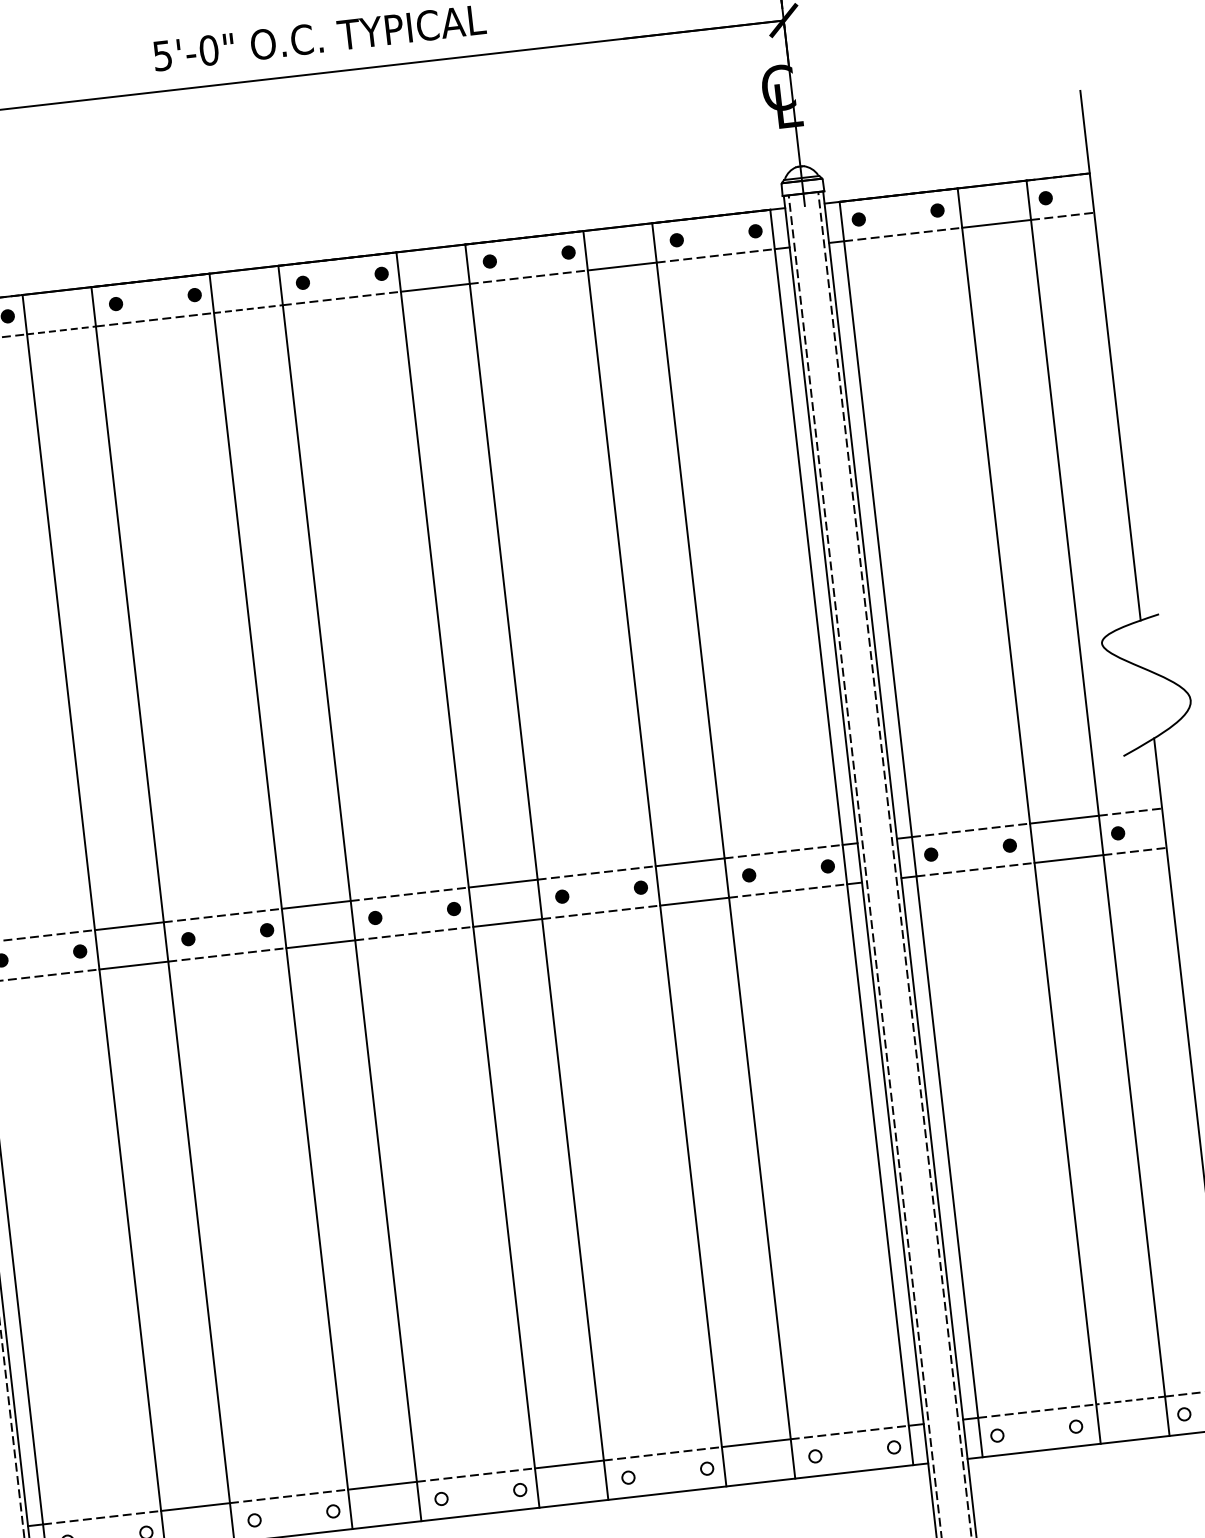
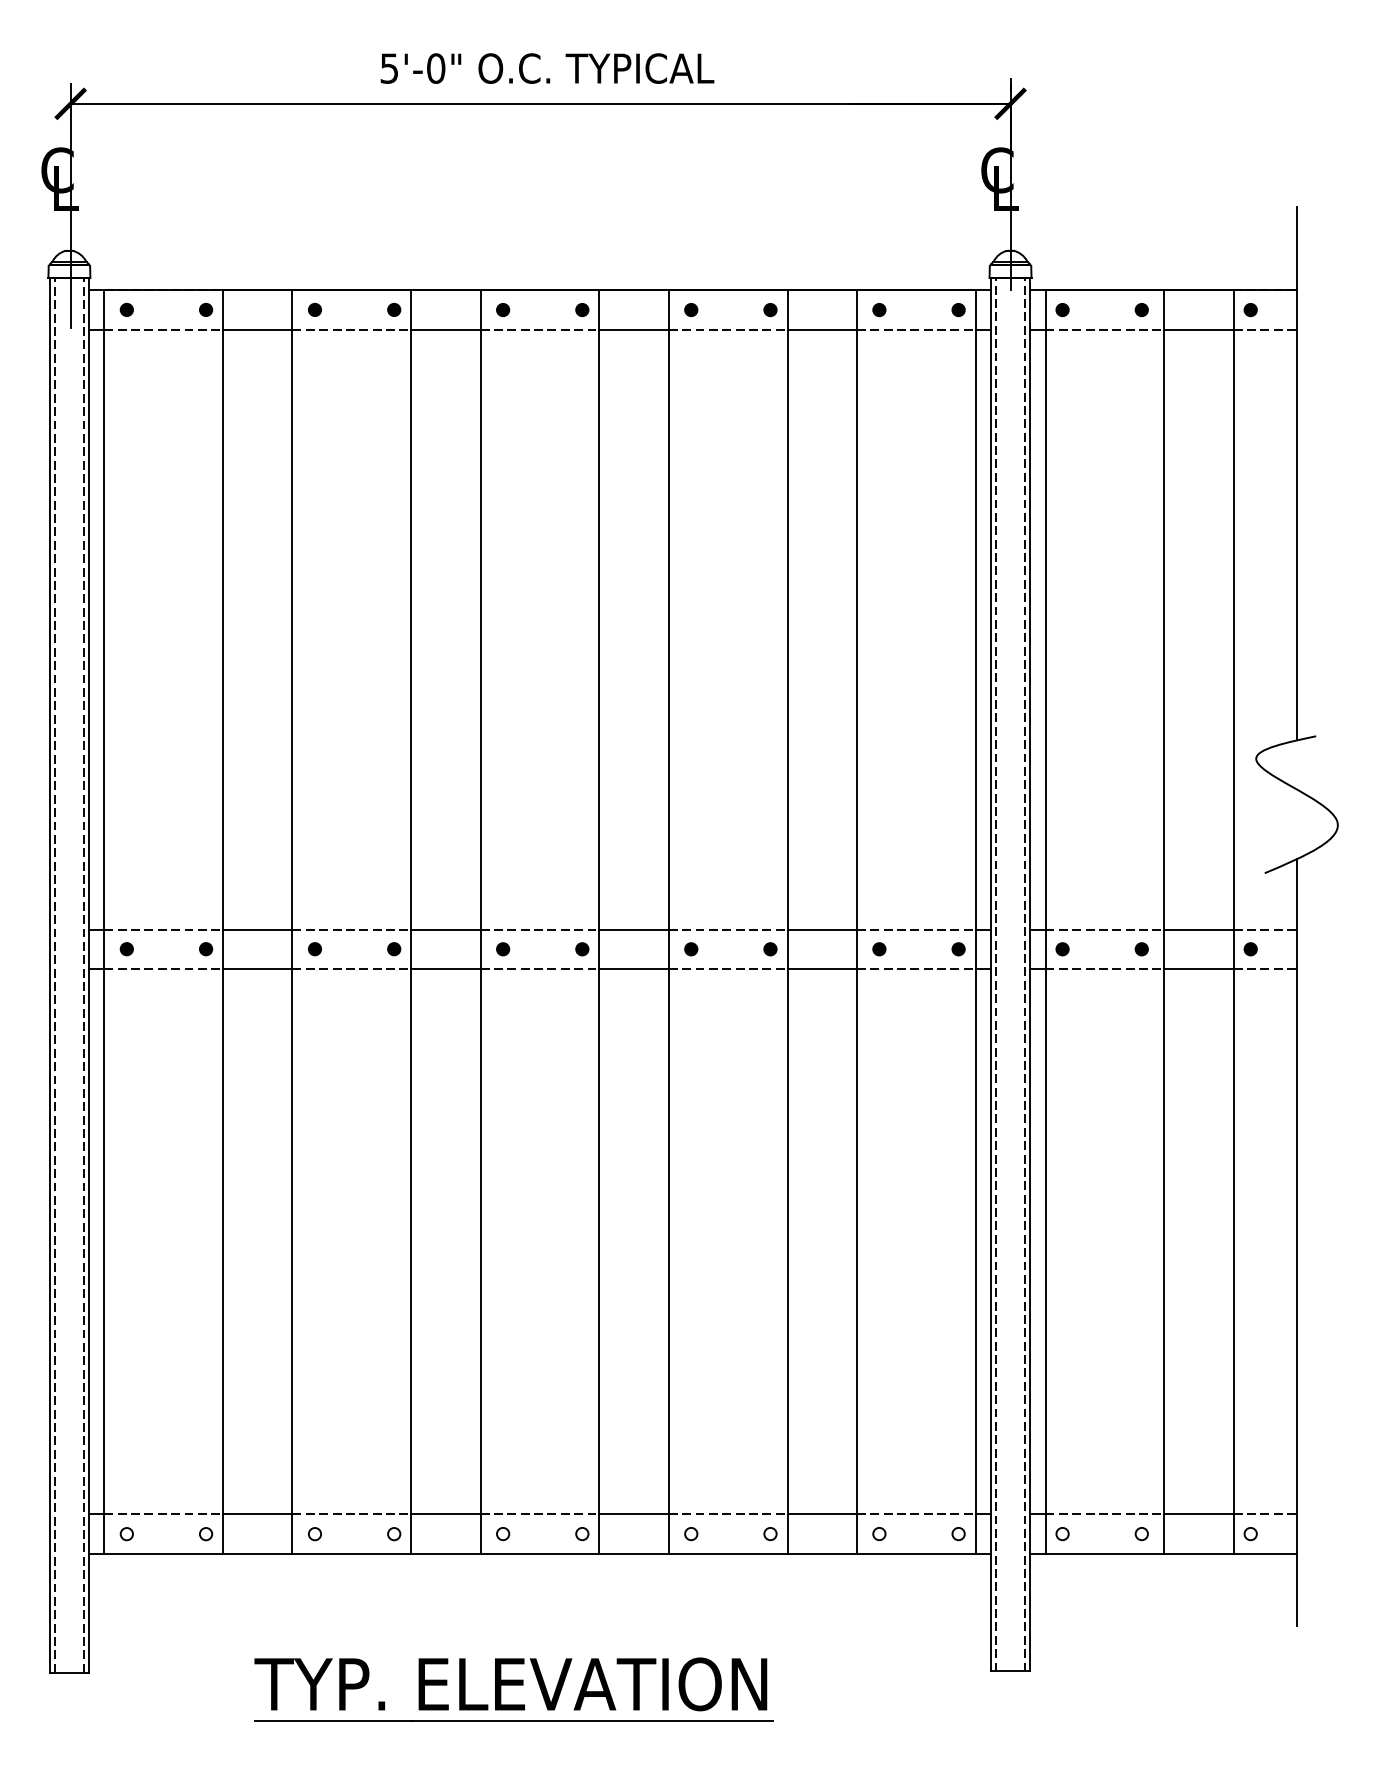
line: (247, 308) -> (445, 329), dashed -> solid
line: (61, 329) -> (257, 329), dashed -> solid
line: (1130, 1400) -> (1198, 1514), dashed -> solid

